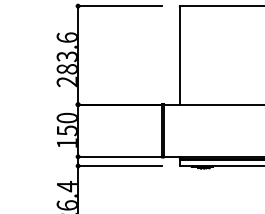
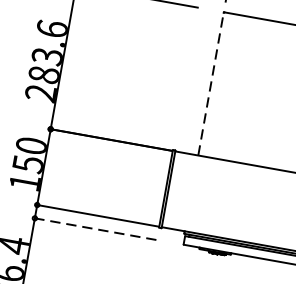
line: (179, 55) -> (210, 83), solid -> dashed
line: (119, 165) -> (95, 228), solid -> dashed

